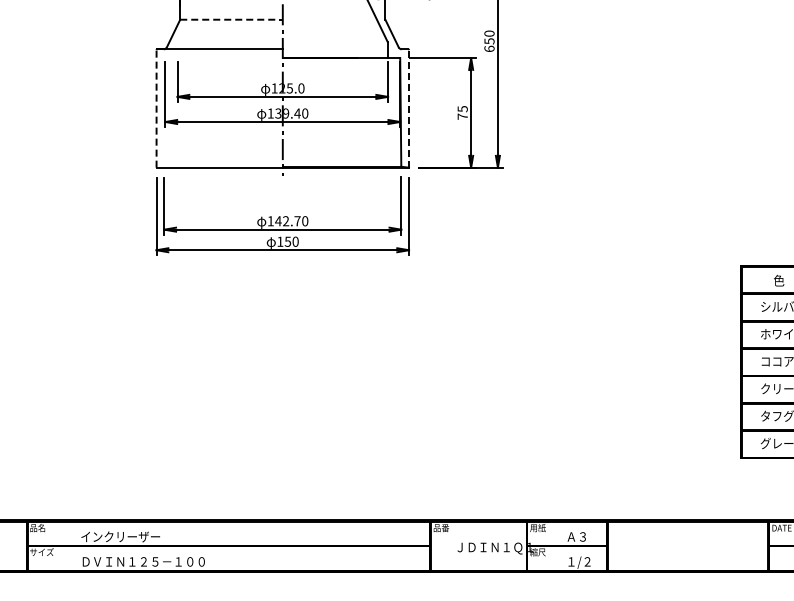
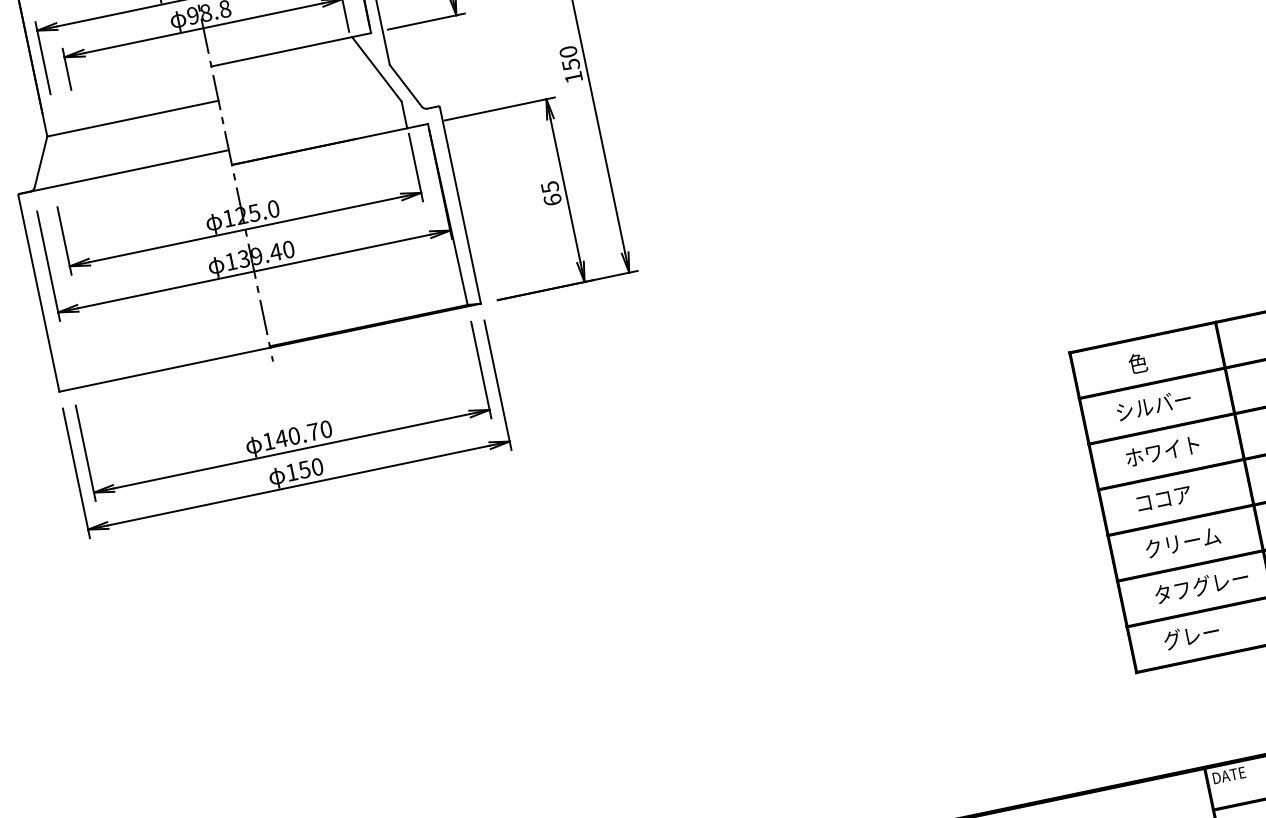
line: (232, 19) -> (134, 117), dashed -> solid
text: (489, 48) -> (573, 76), 650 -> 150
line: (156, 108) -> (38, 293), dashed -> solid
line: (409, 108) -> (461, 204), dashed -> solid
text: (462, 116) -> (552, 199), 75 -> 65
text: (286, 221) -> (295, 436), 142.70 -> 140.70

